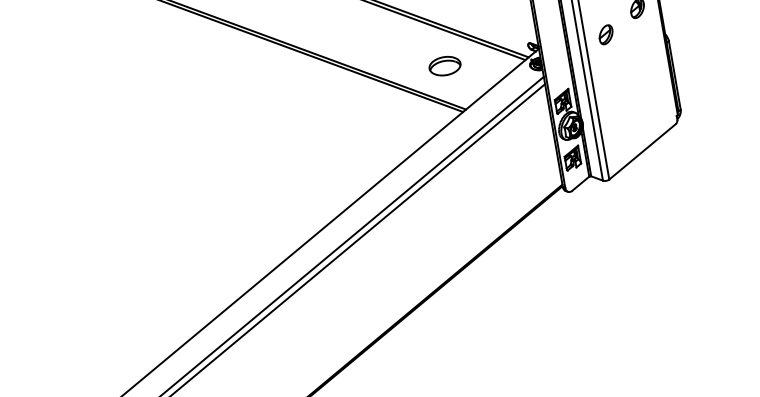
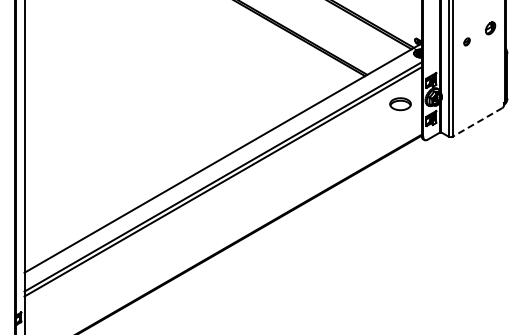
part: (605, 34) -> (466, 41), size x0.6
part: (445, 66) -> (400, 104), moved
line: (642, 152) -> (477, 122), solid -> dashed

